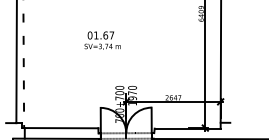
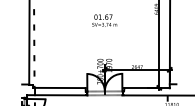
text: (102, 40) -> (104, 20), moved

